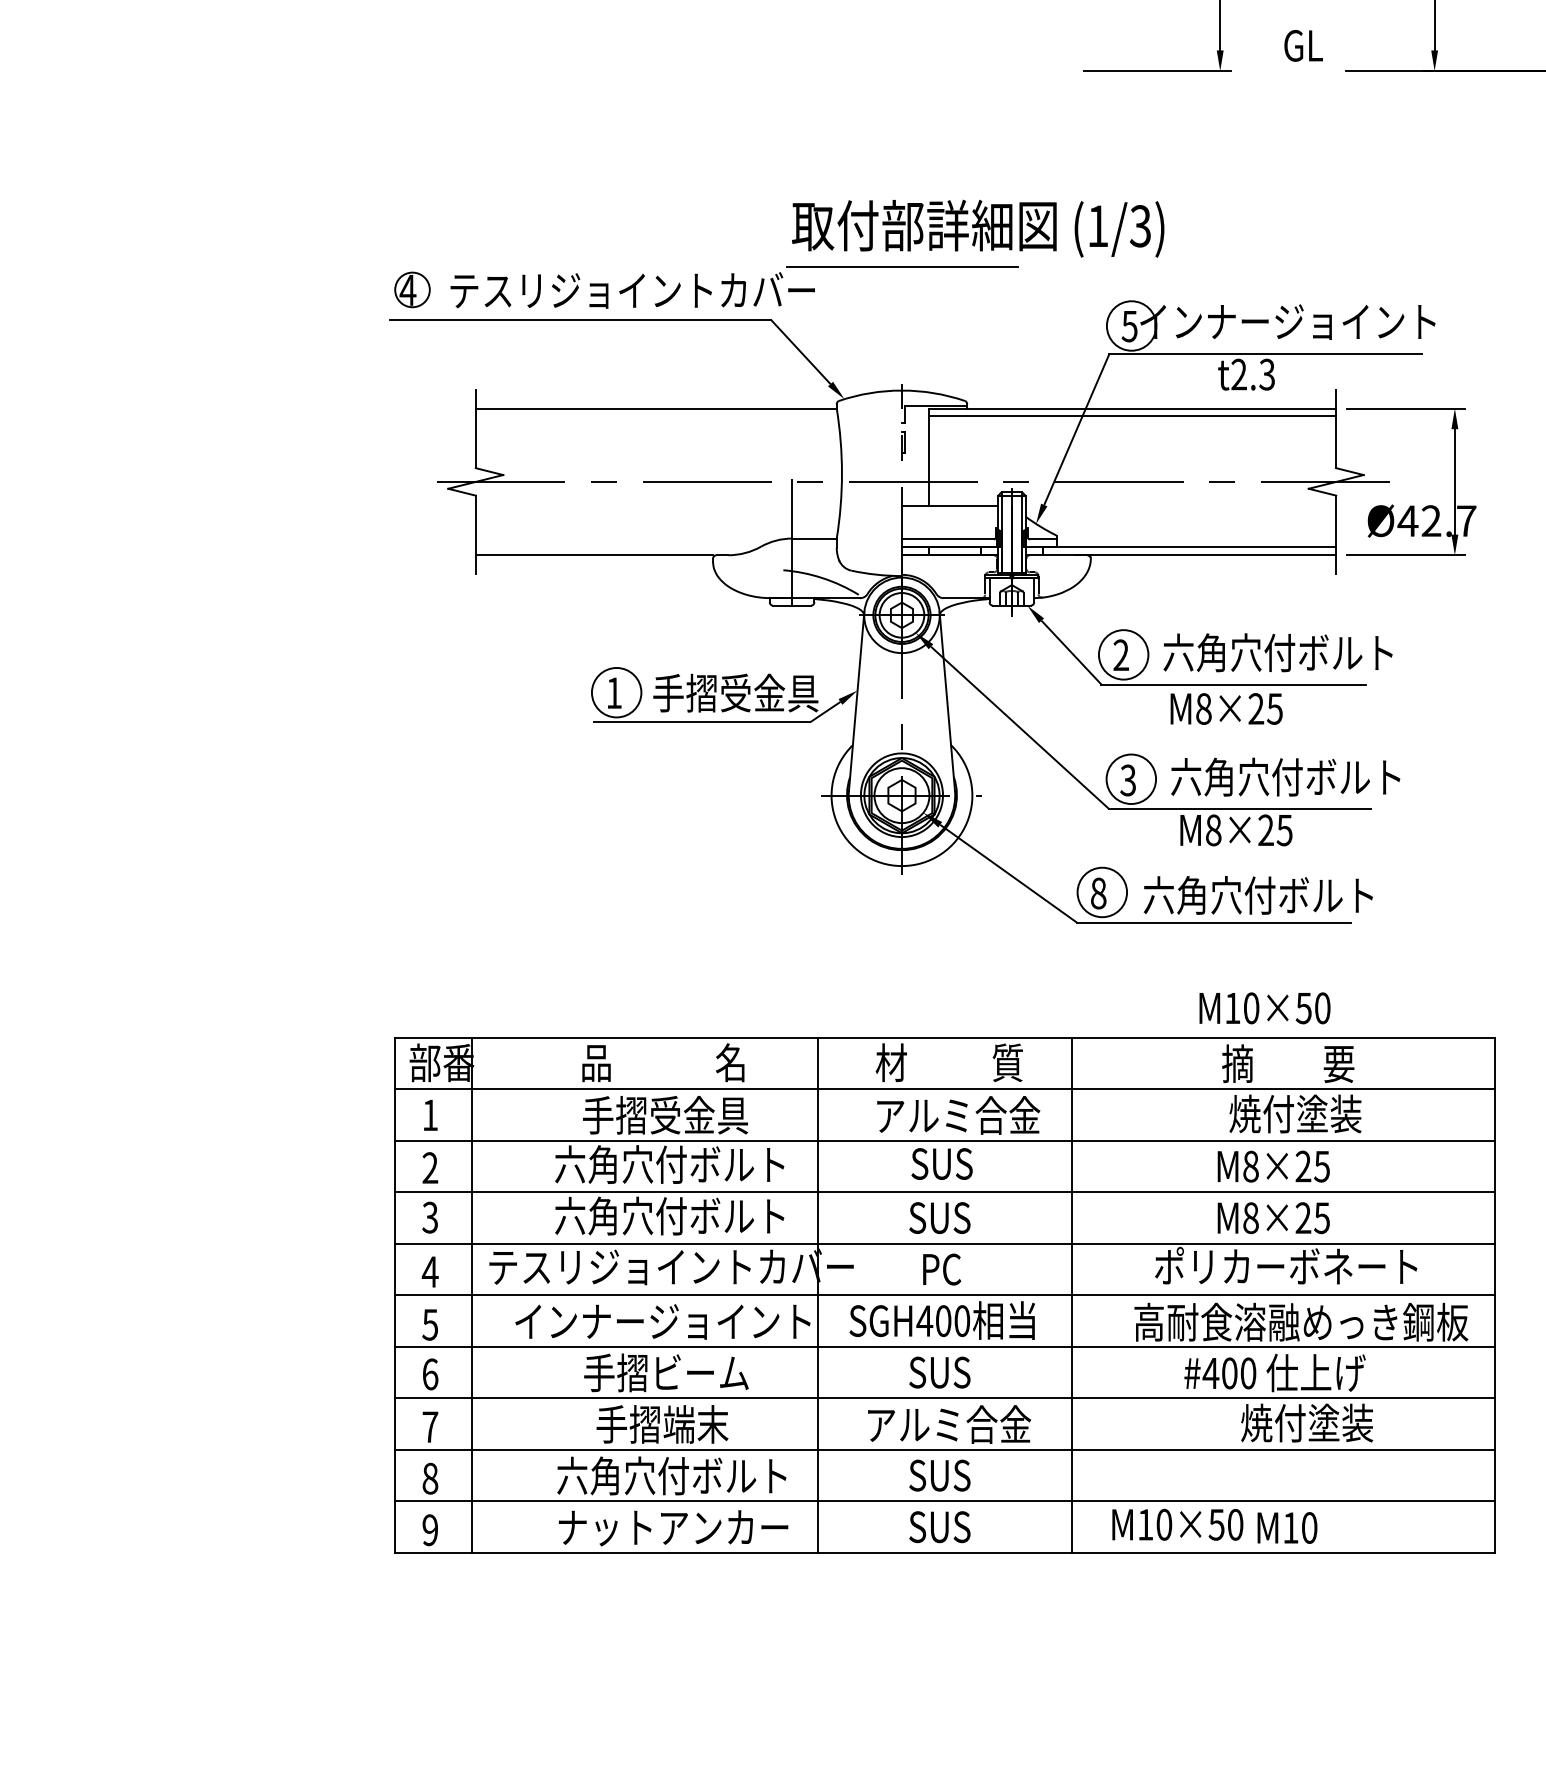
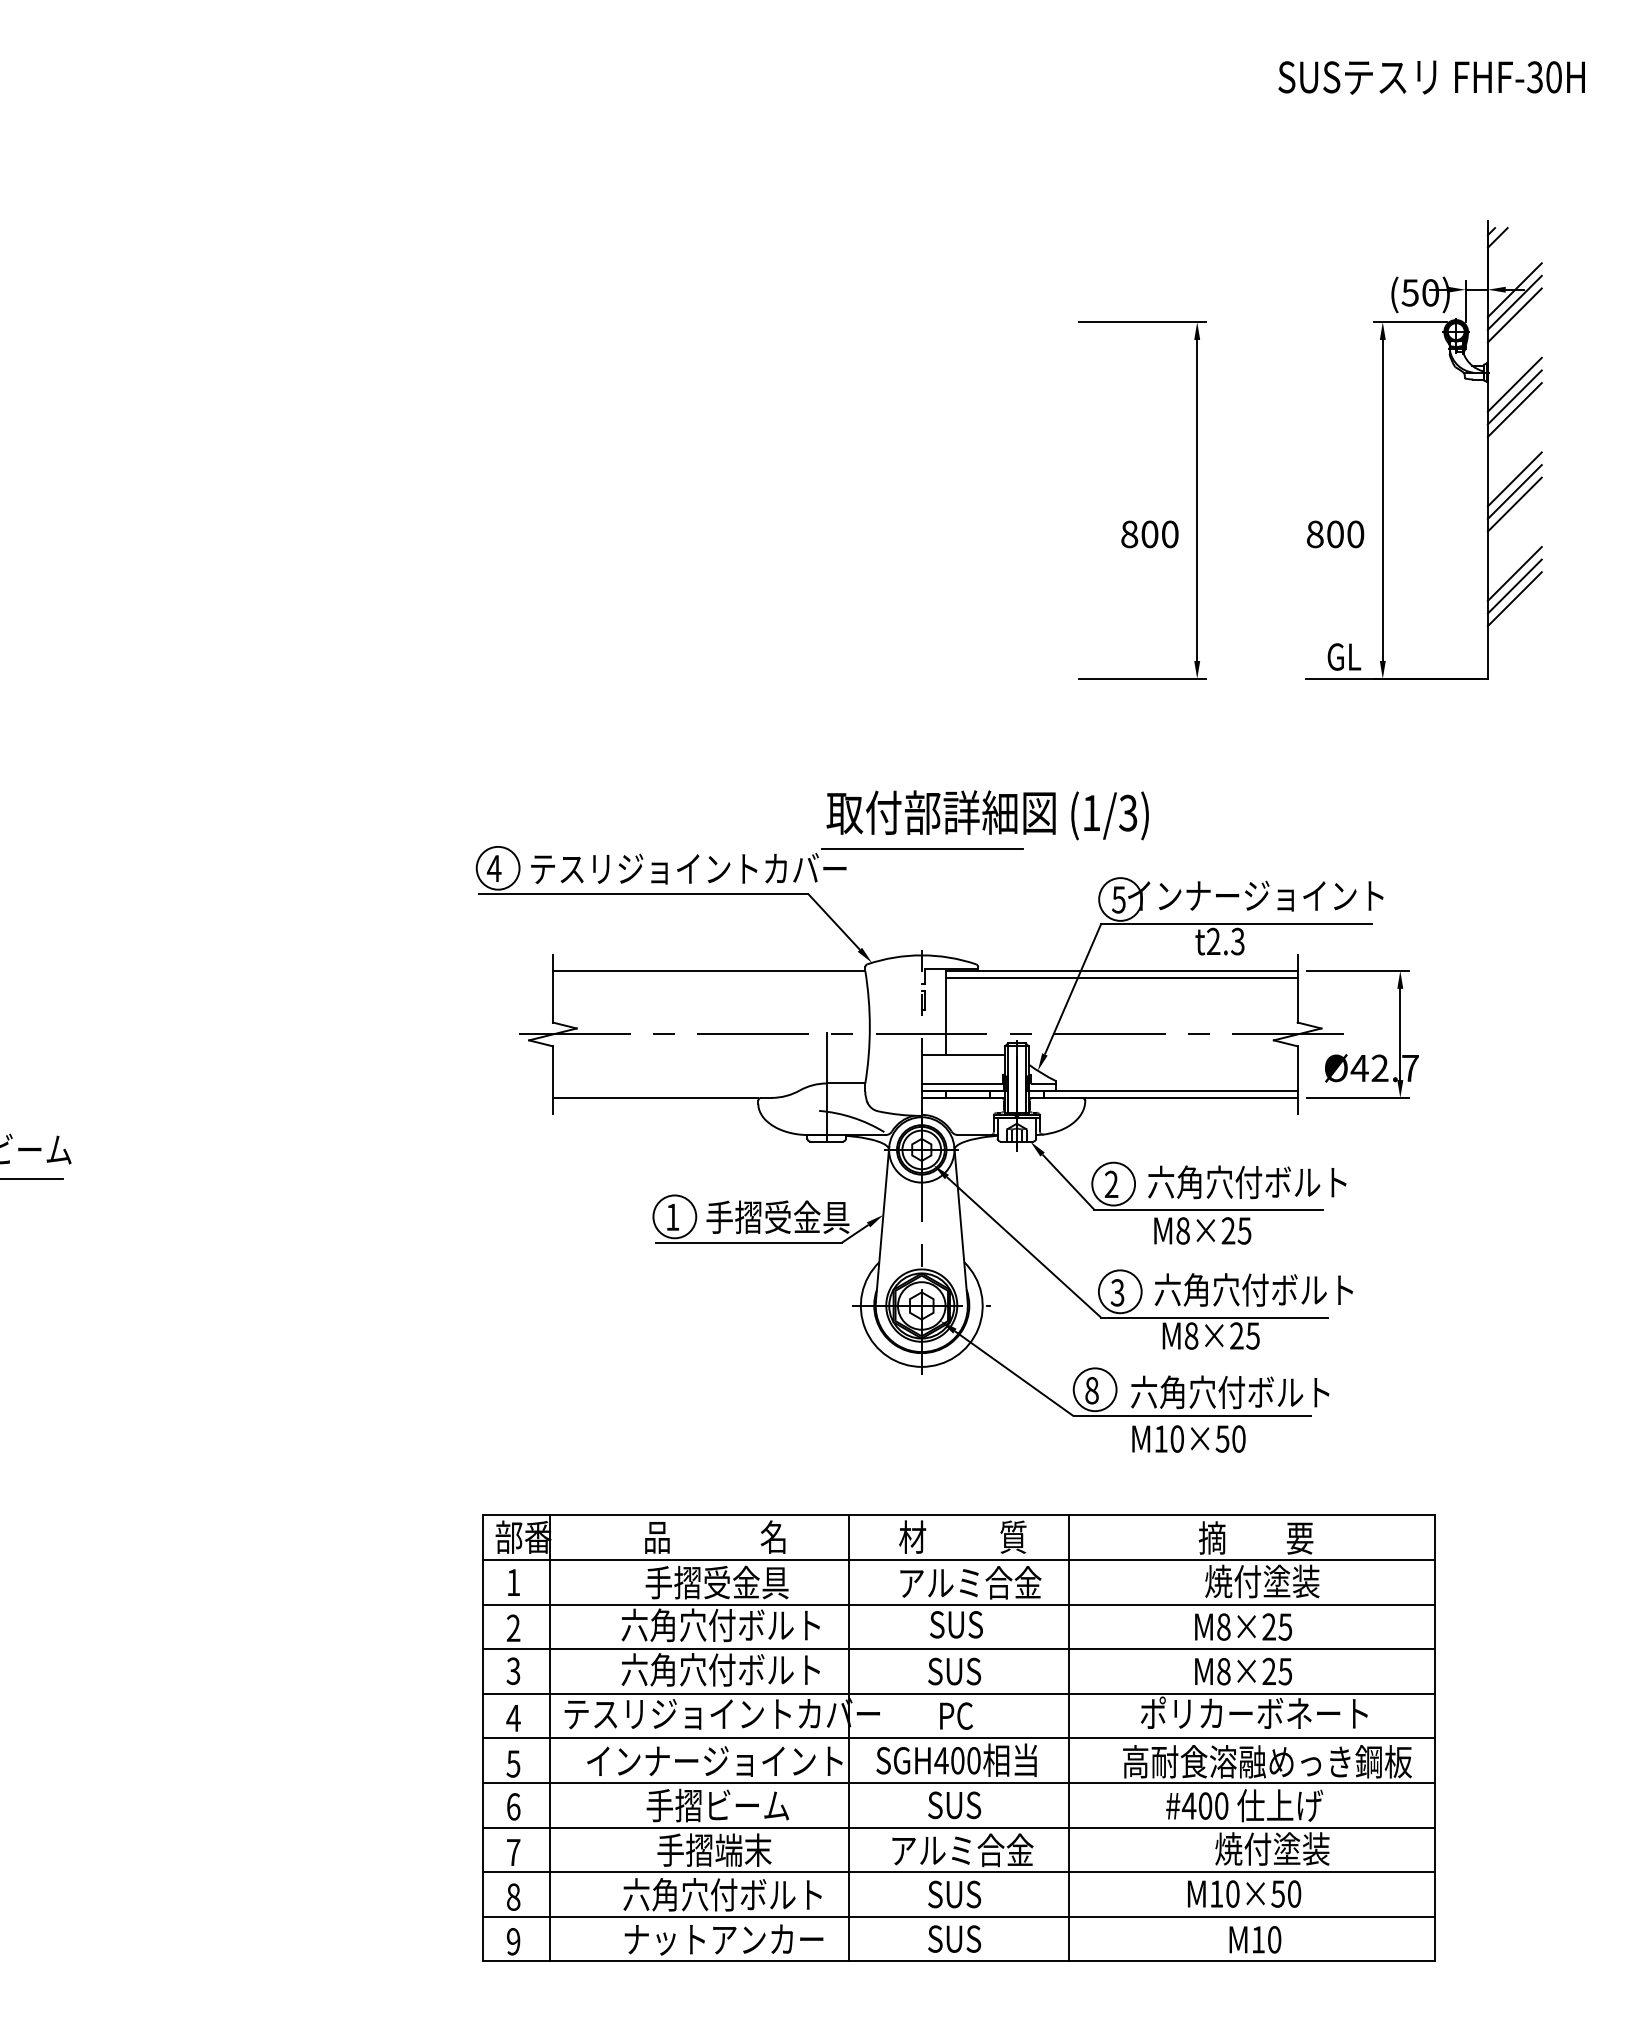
text: (1303, 45) -> (1344, 656), moved
circle: (411, 289) -> (497, 867), size x1.43
text: (1264, 1007) -> (1188, 1438), moved
text: (1177, 1524) -> (1244, 1893), moved

